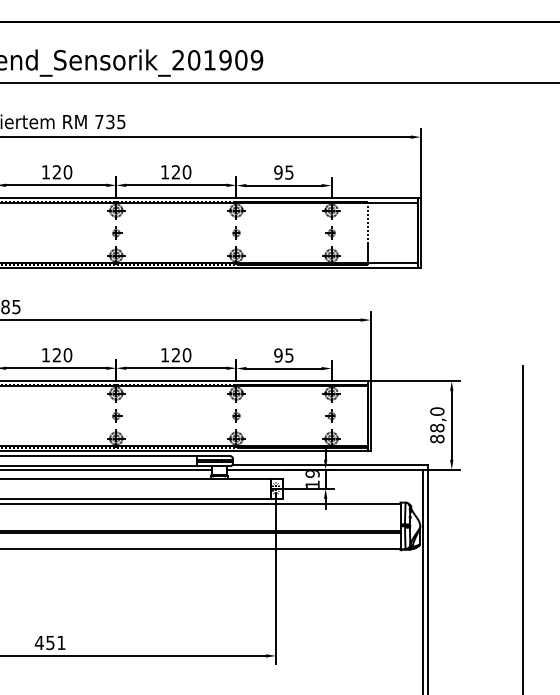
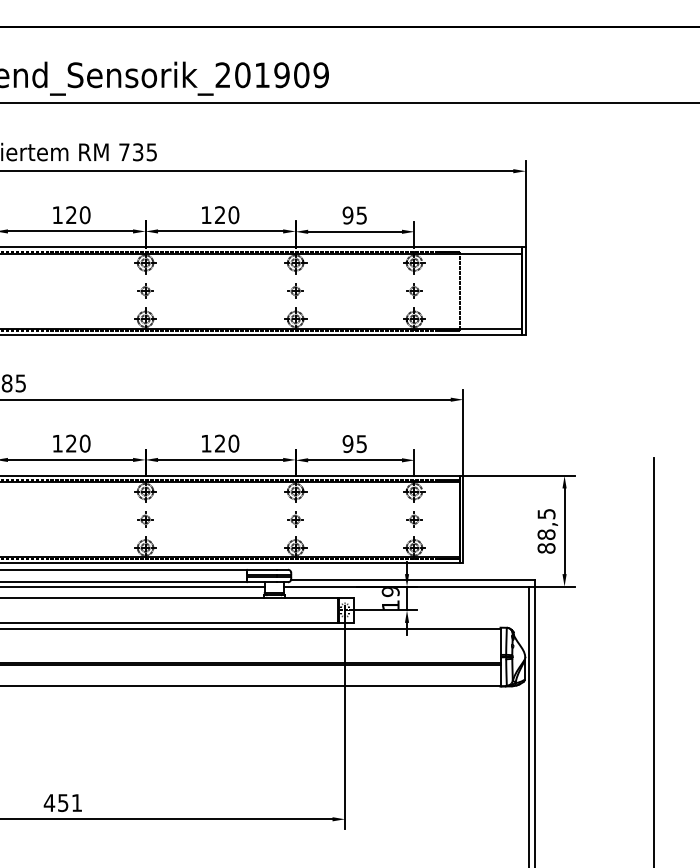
text: (437, 411) -> (546, 513), 88,0 -> 88,5

